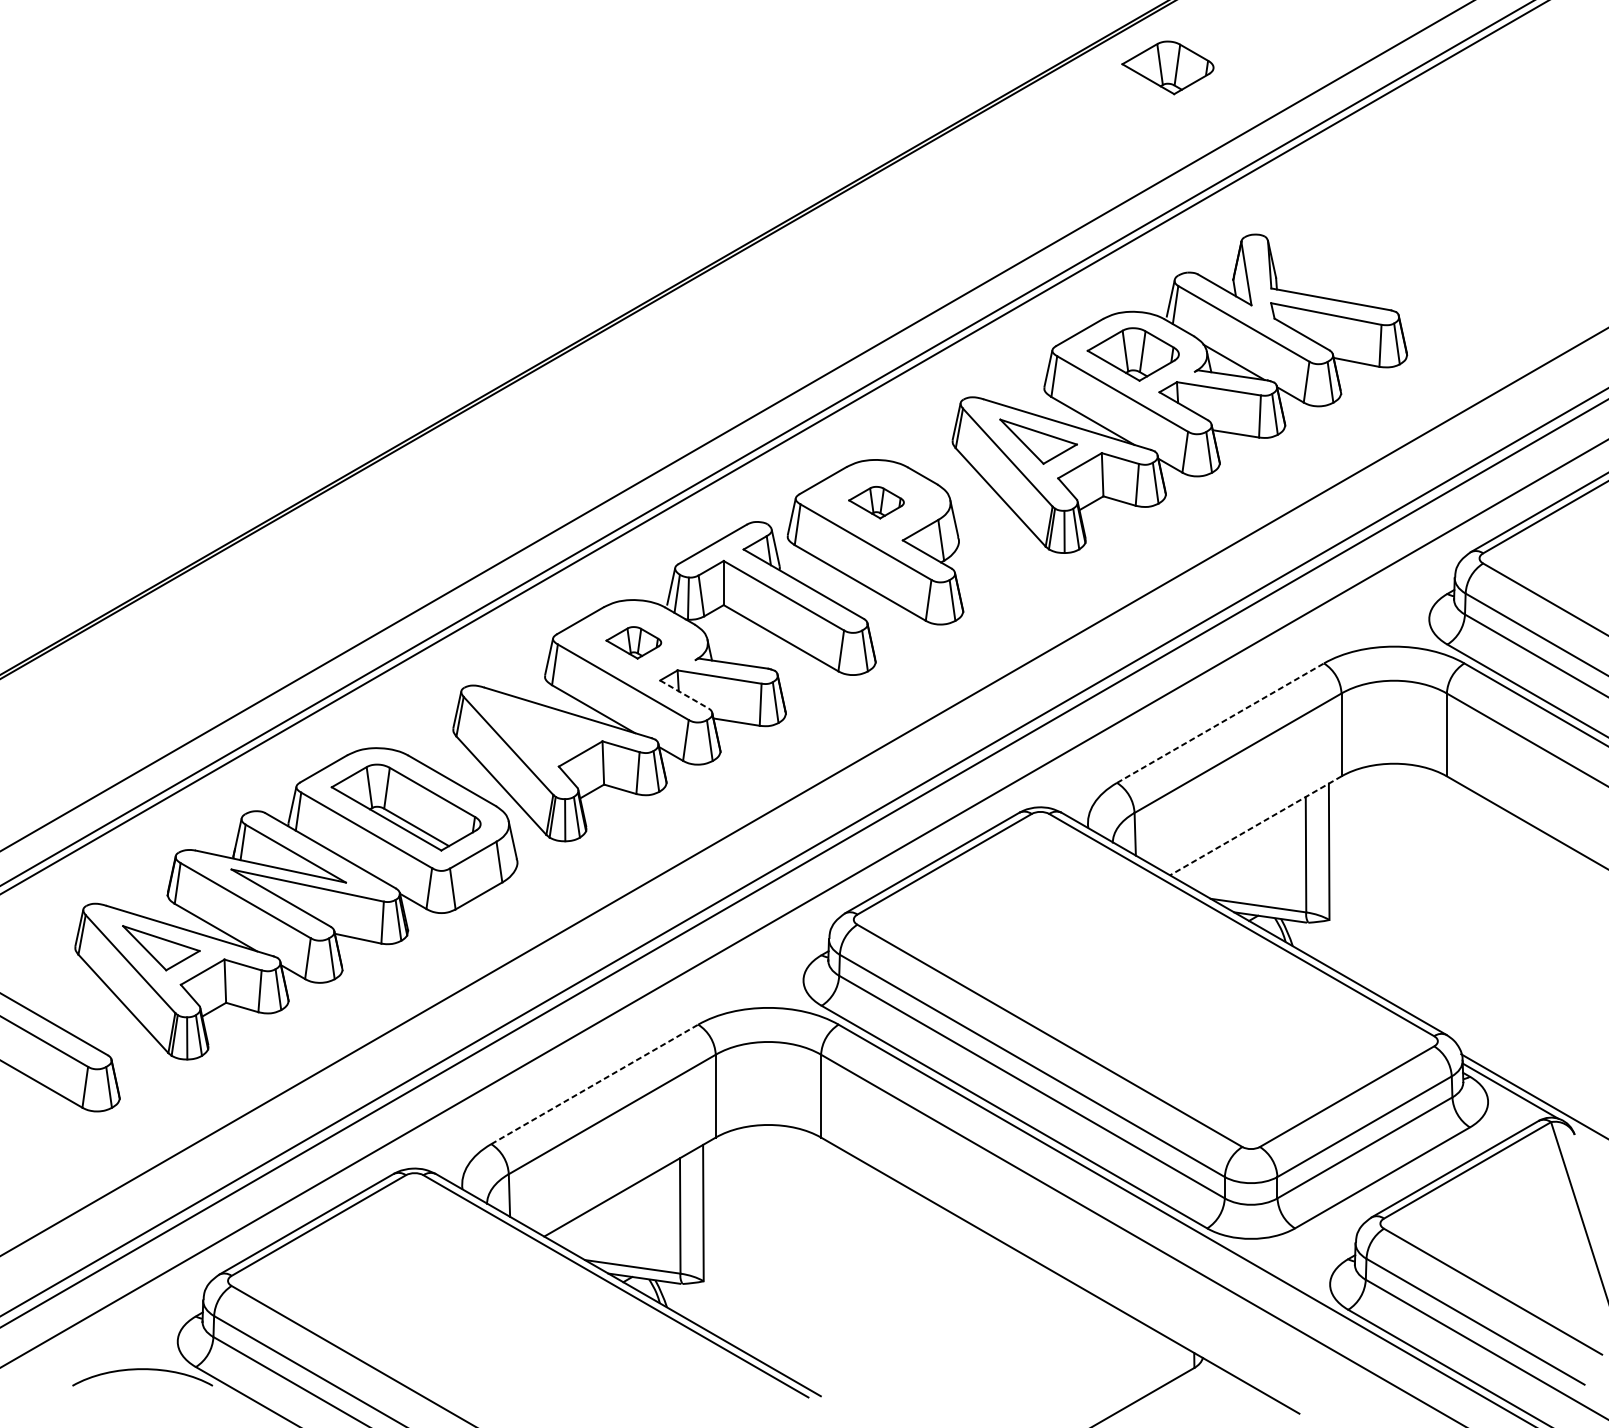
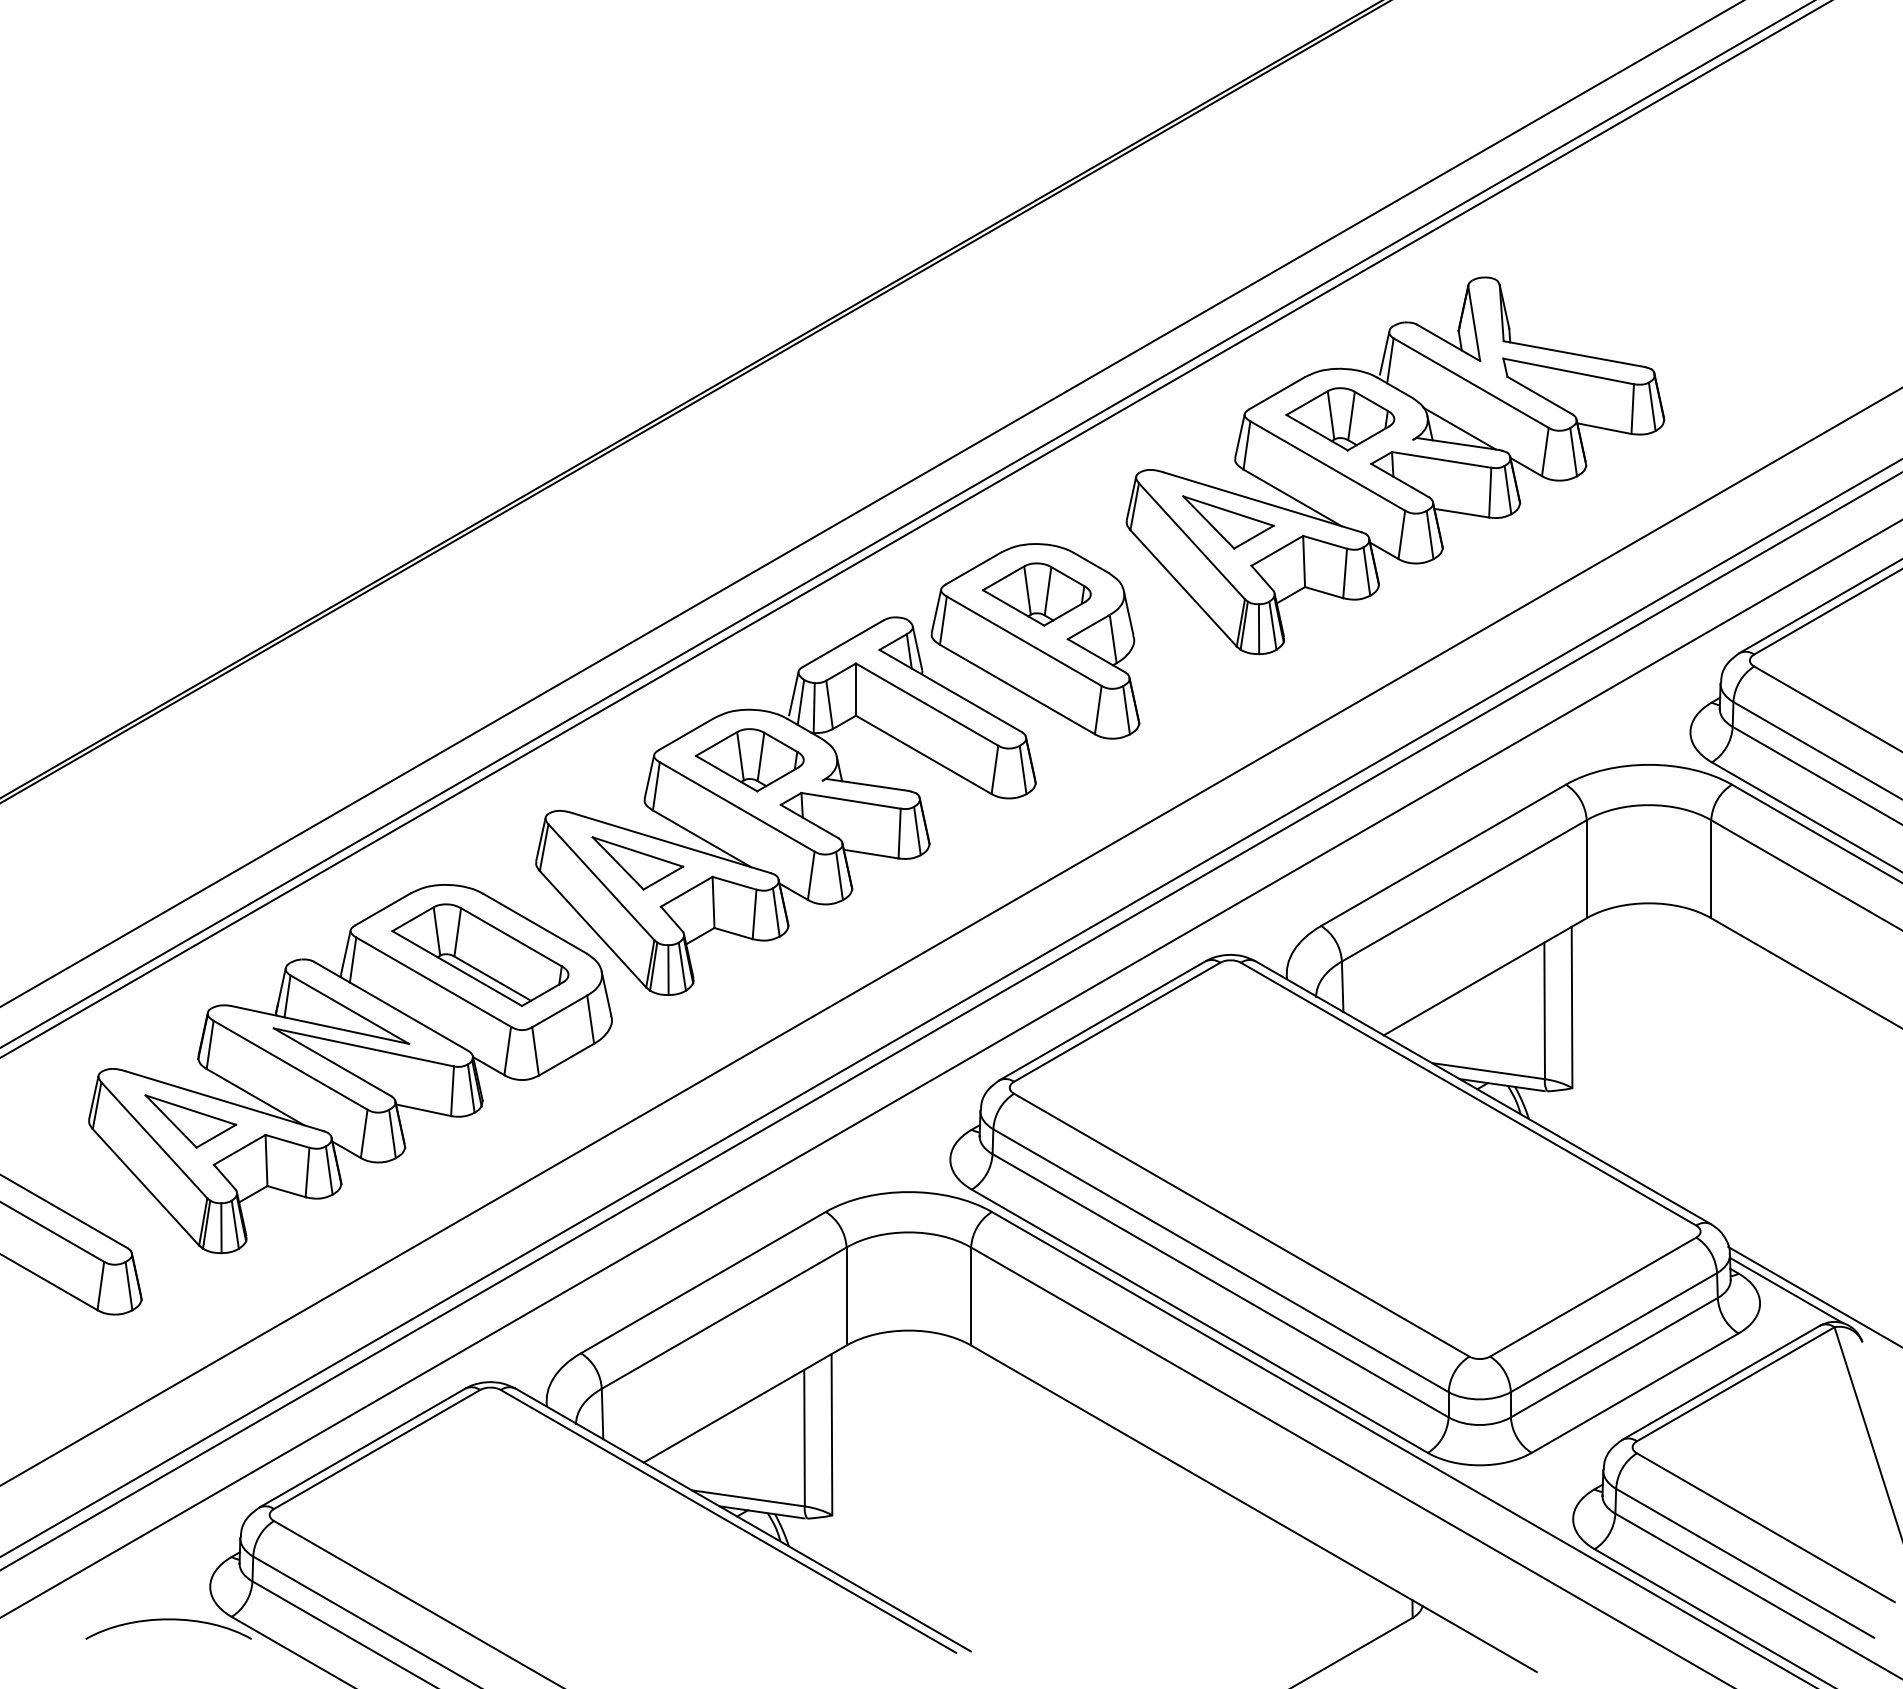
part: (1168, 68) -> (1381, 80), removed
part: (876, 502) -> (1036, 594), size x1.67
part: (633, 642) -> (749, 760), size x1.67
line: (684, 694) -> (809, 821), dashed -> solid
line: (1220, 723) -> (1443, 855), dashed -> solid
part: (539, 730) -> (637, 863), added
line: (1255, 826) -> (1484, 977), dashed -> solid
line: (594, 1084) -> (703, 1282), dashed -> solid

